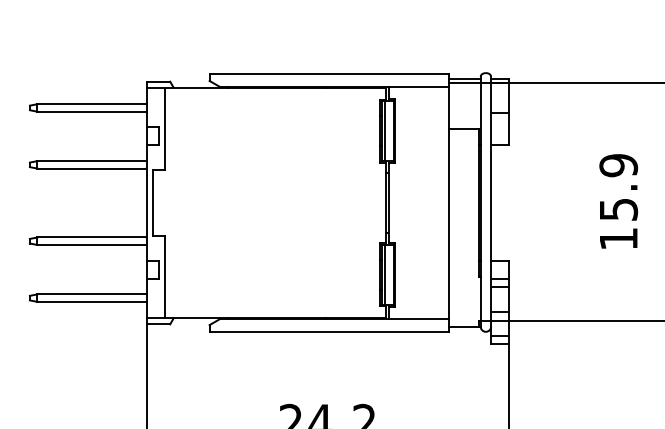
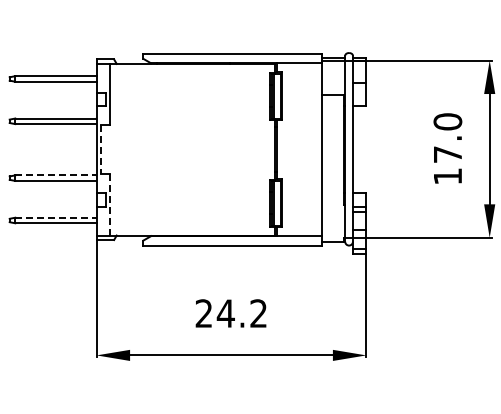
text: (618, 186) -> (447, 137), 15.9 -> 17.0
line: (153, 202) -> (101, 149), solid -> dashed
line: (92, 237) -> (56, 175), solid -> dashed
line: (165, 276) -> (110, 204), solid -> dashed
line: (91, 294) -> (55, 217), solid -> dashed

